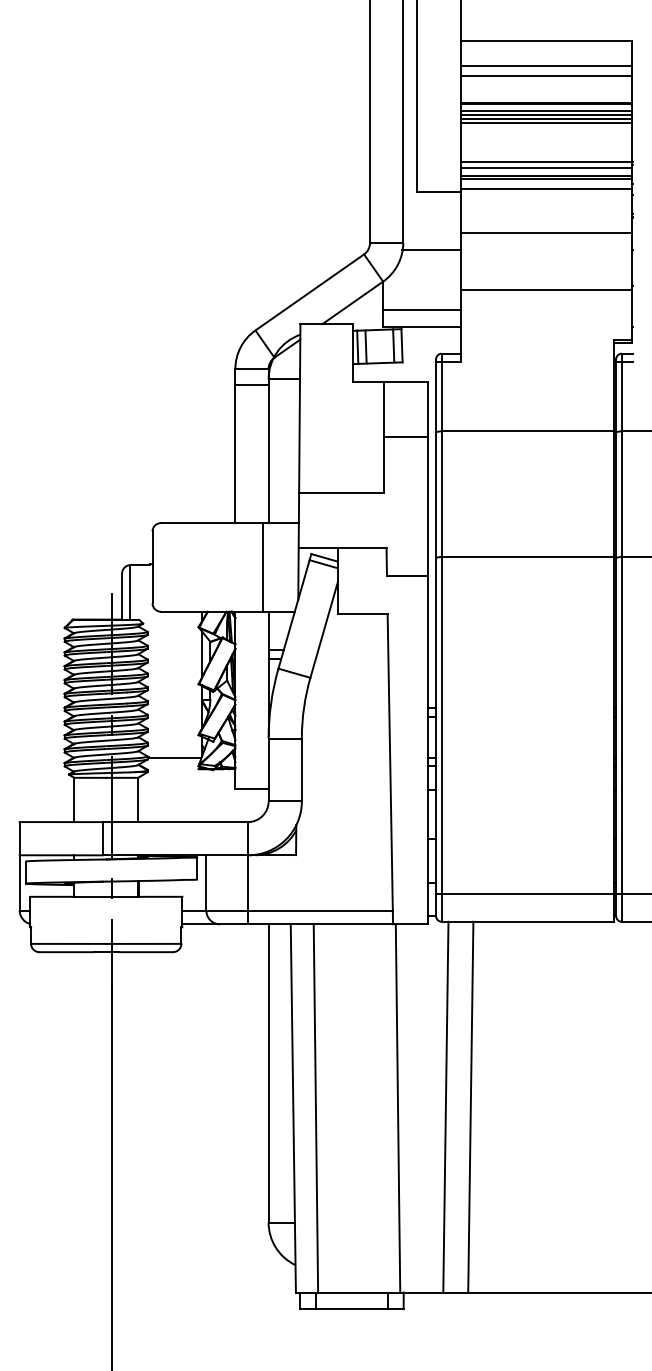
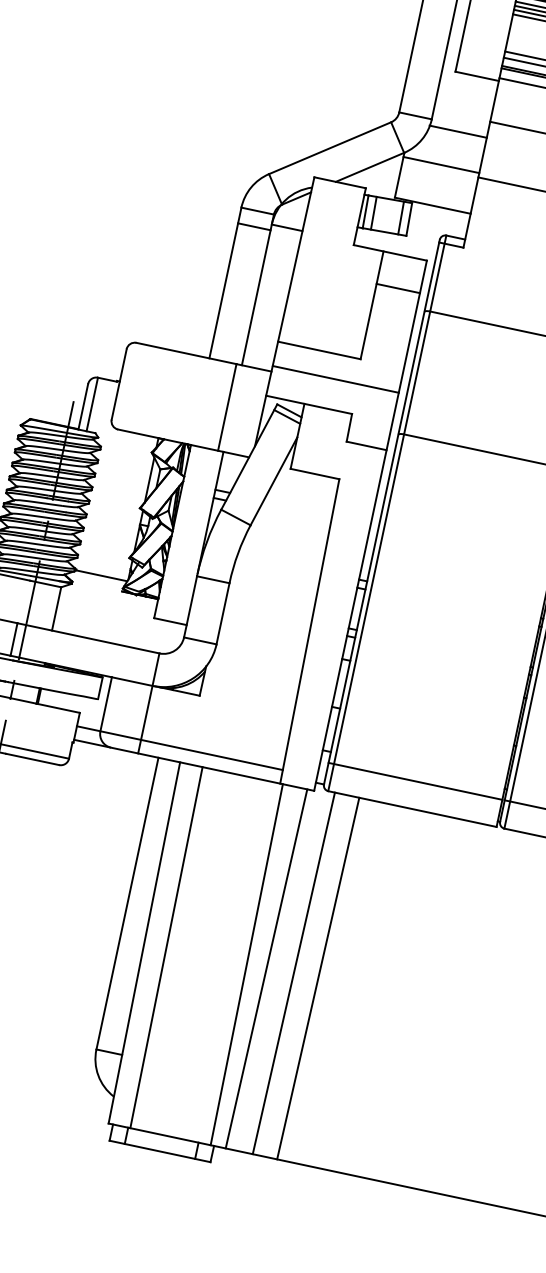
line: (421, 309) -> (440, 164), moved
line: (405, 436) -> (398, 288), moved
line: (363, 517) -> (335, 379), added
line: (417, 1108) -> (265, 968), added

